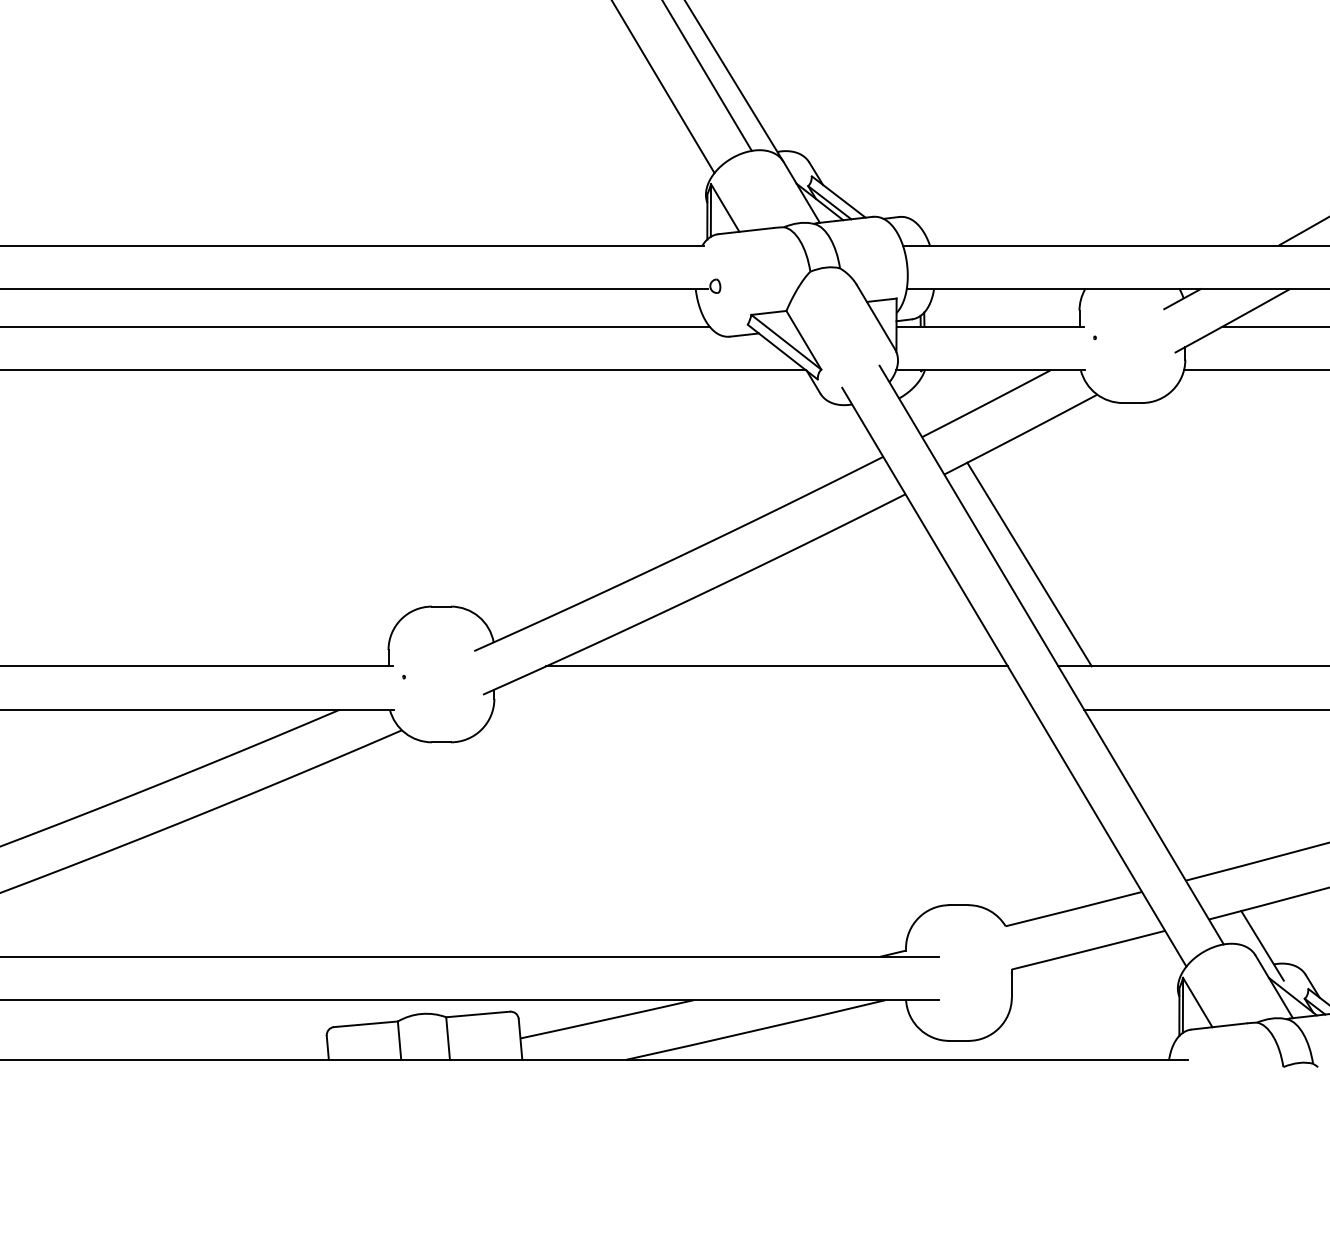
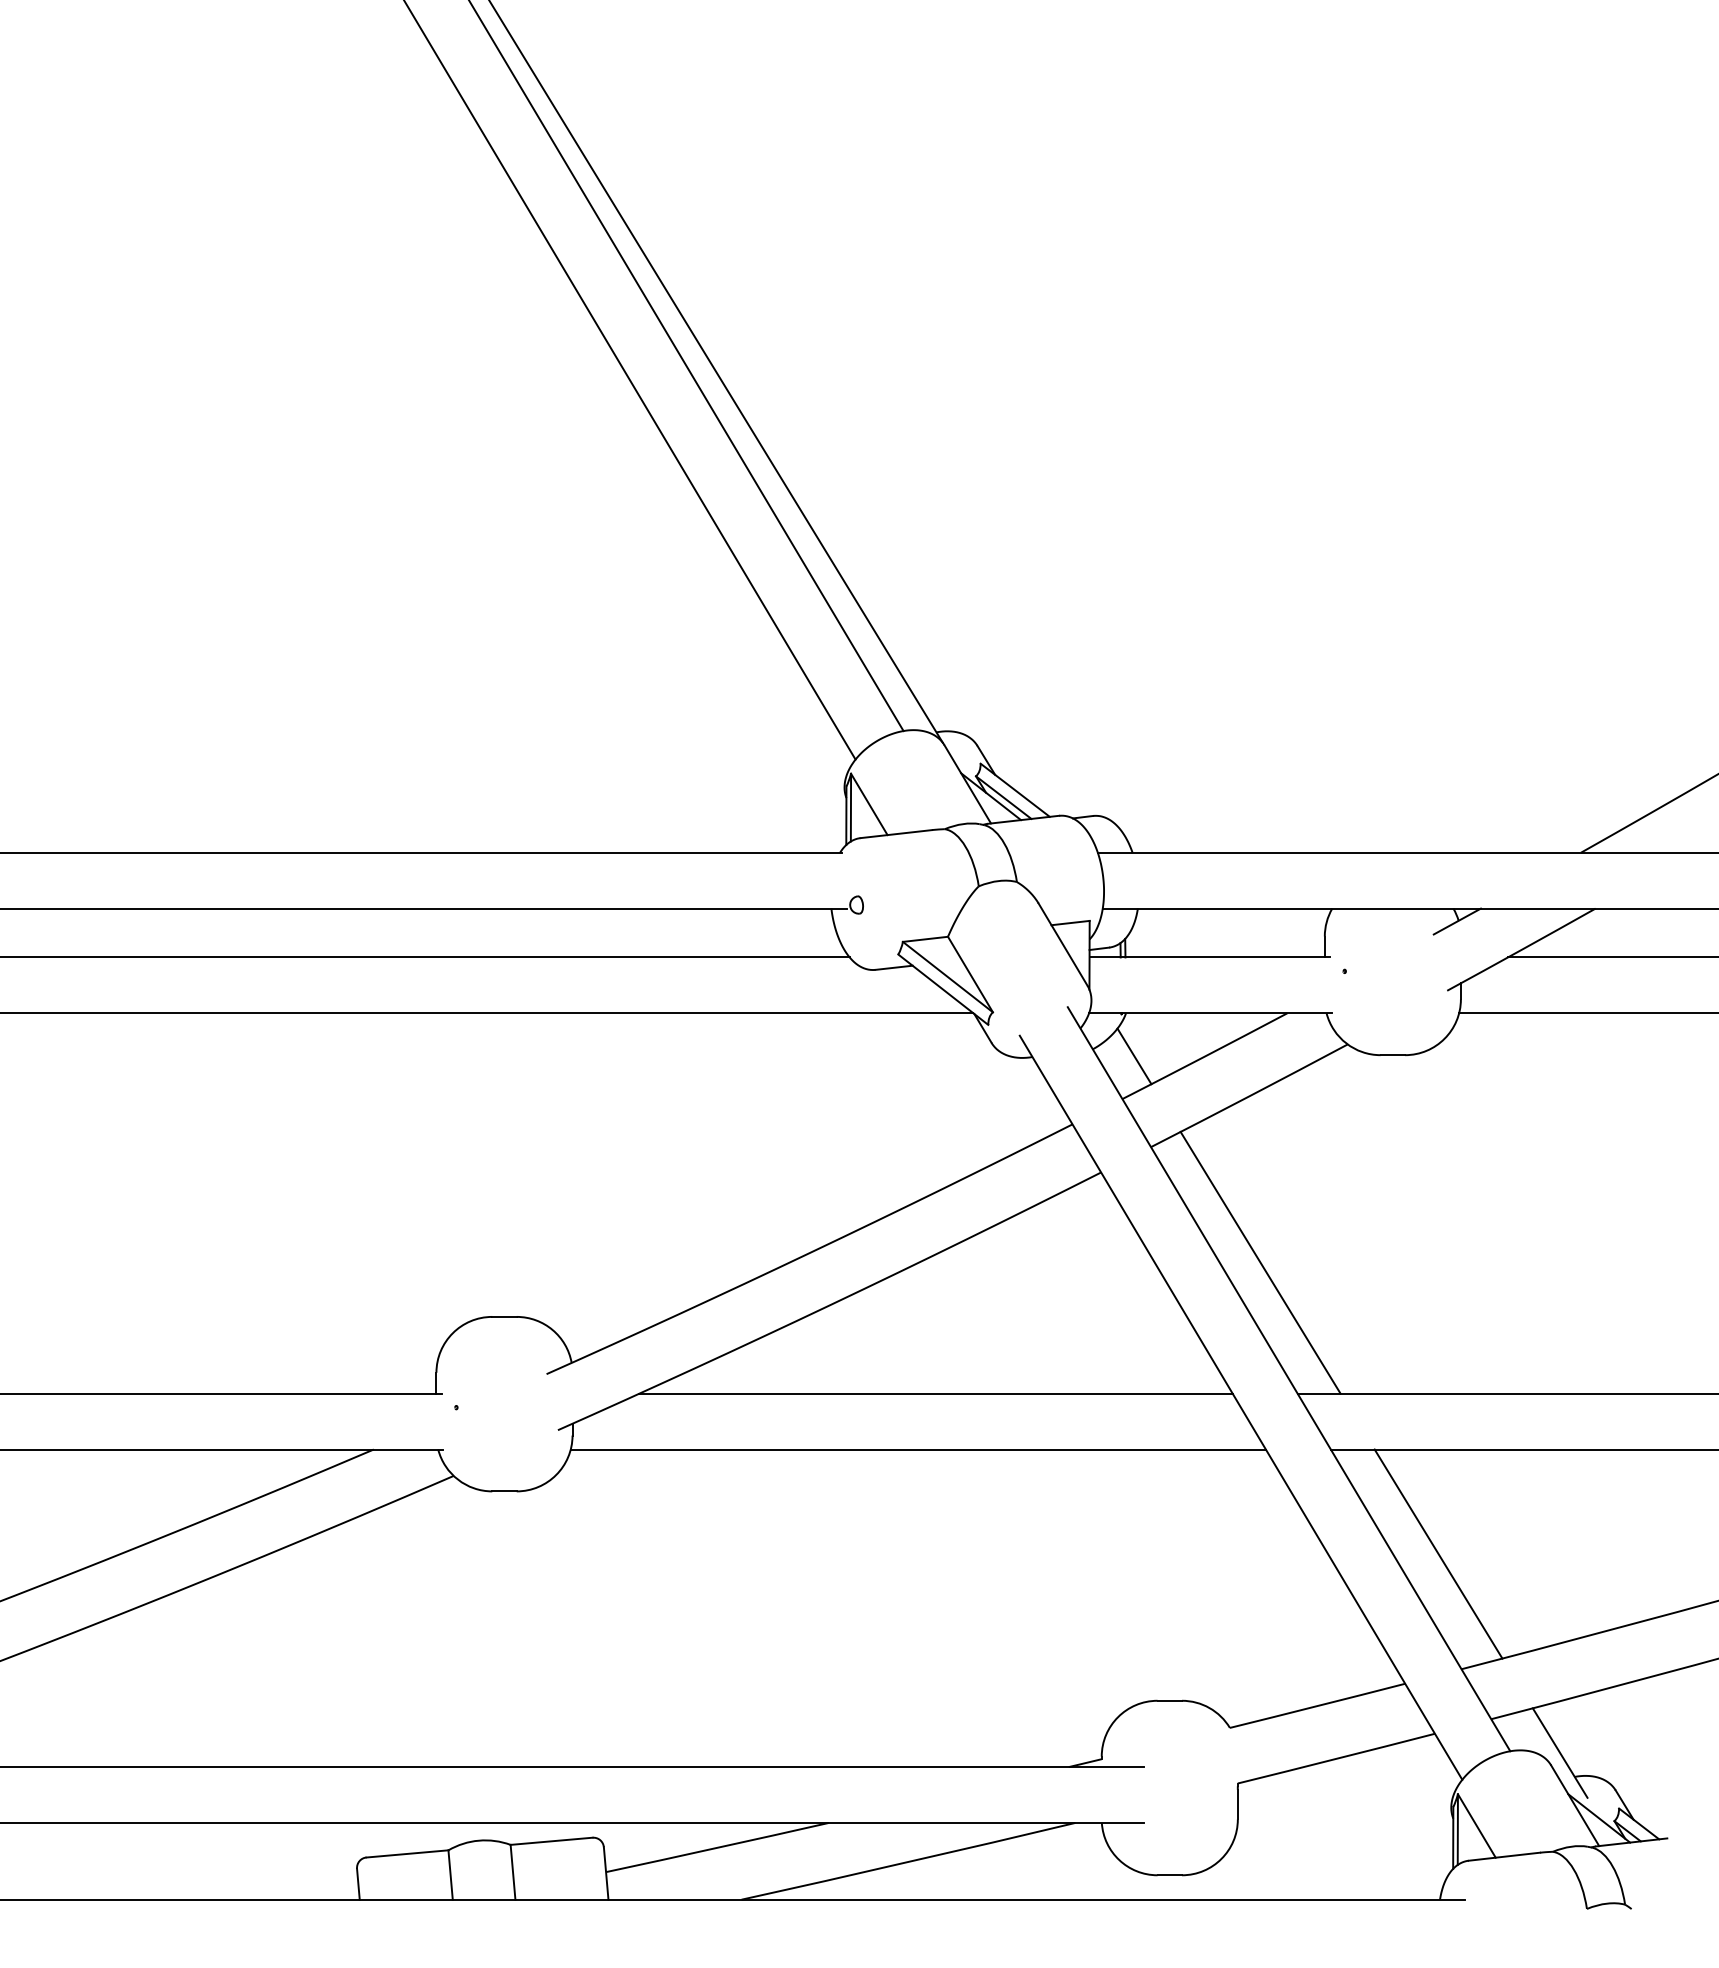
line: (931, 404) -> (1134, 1056), added
line: (762, 709) -> (917, 1449), added
line: (1167, 790) -> (1438, 1553), added

